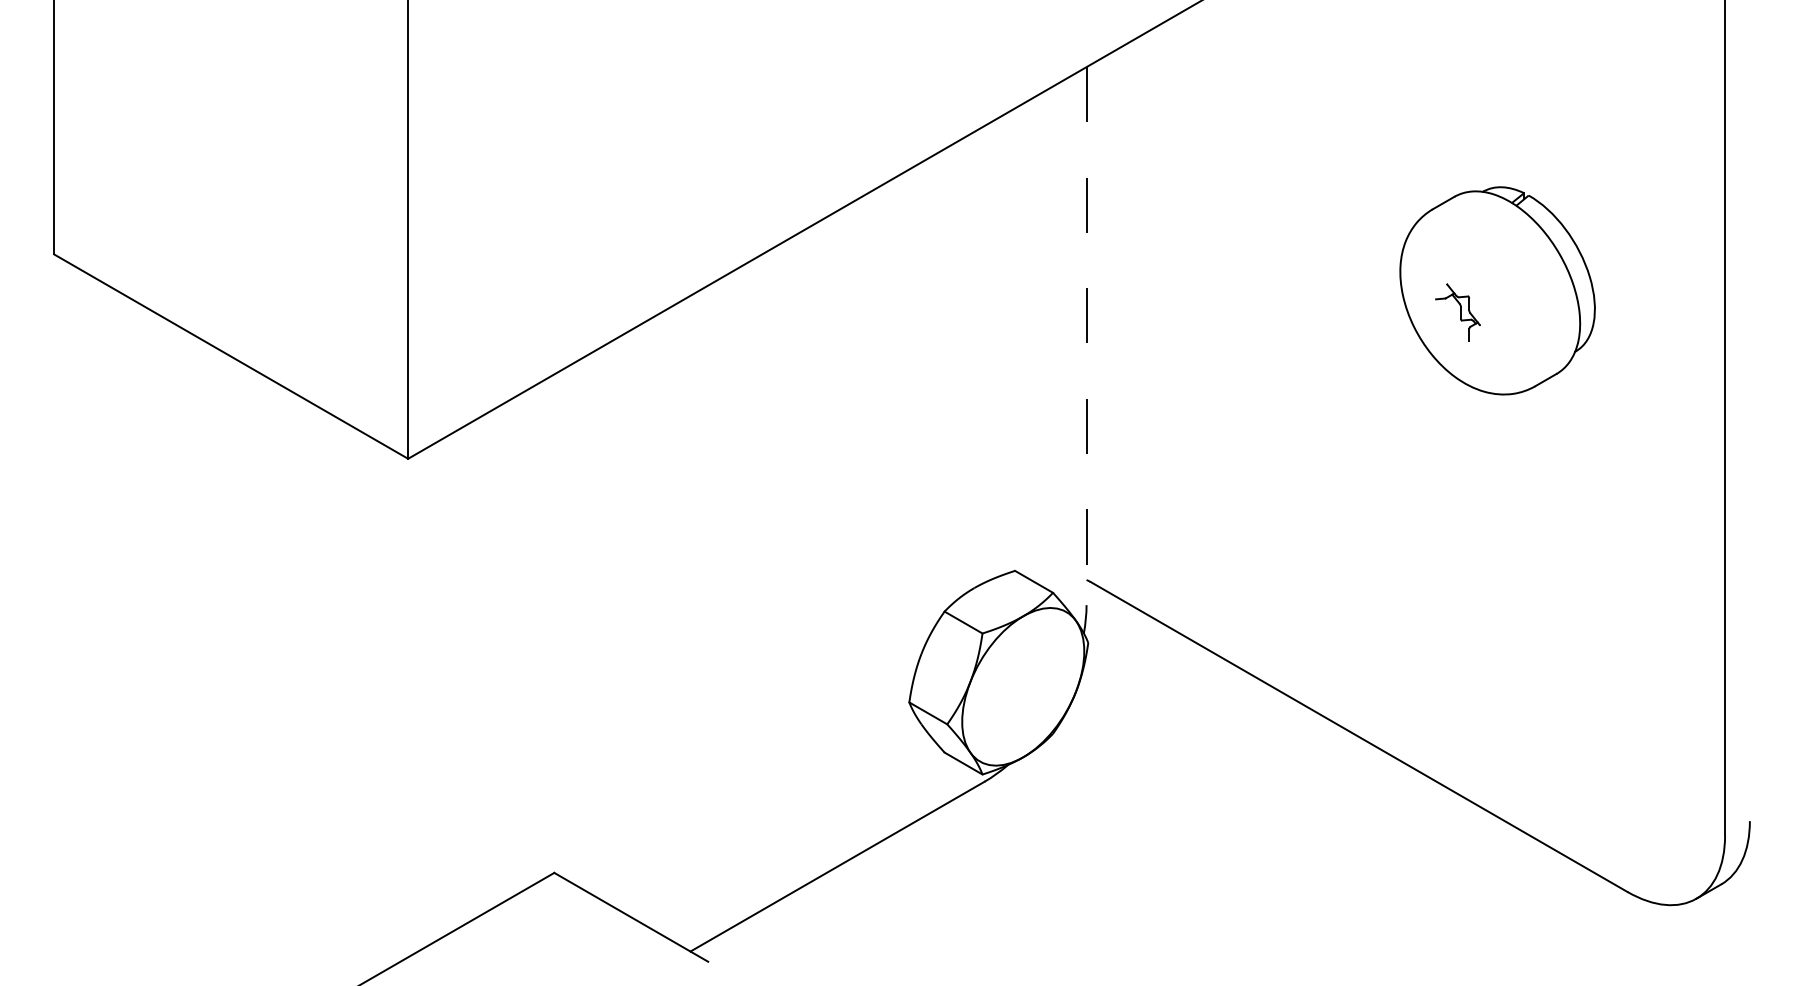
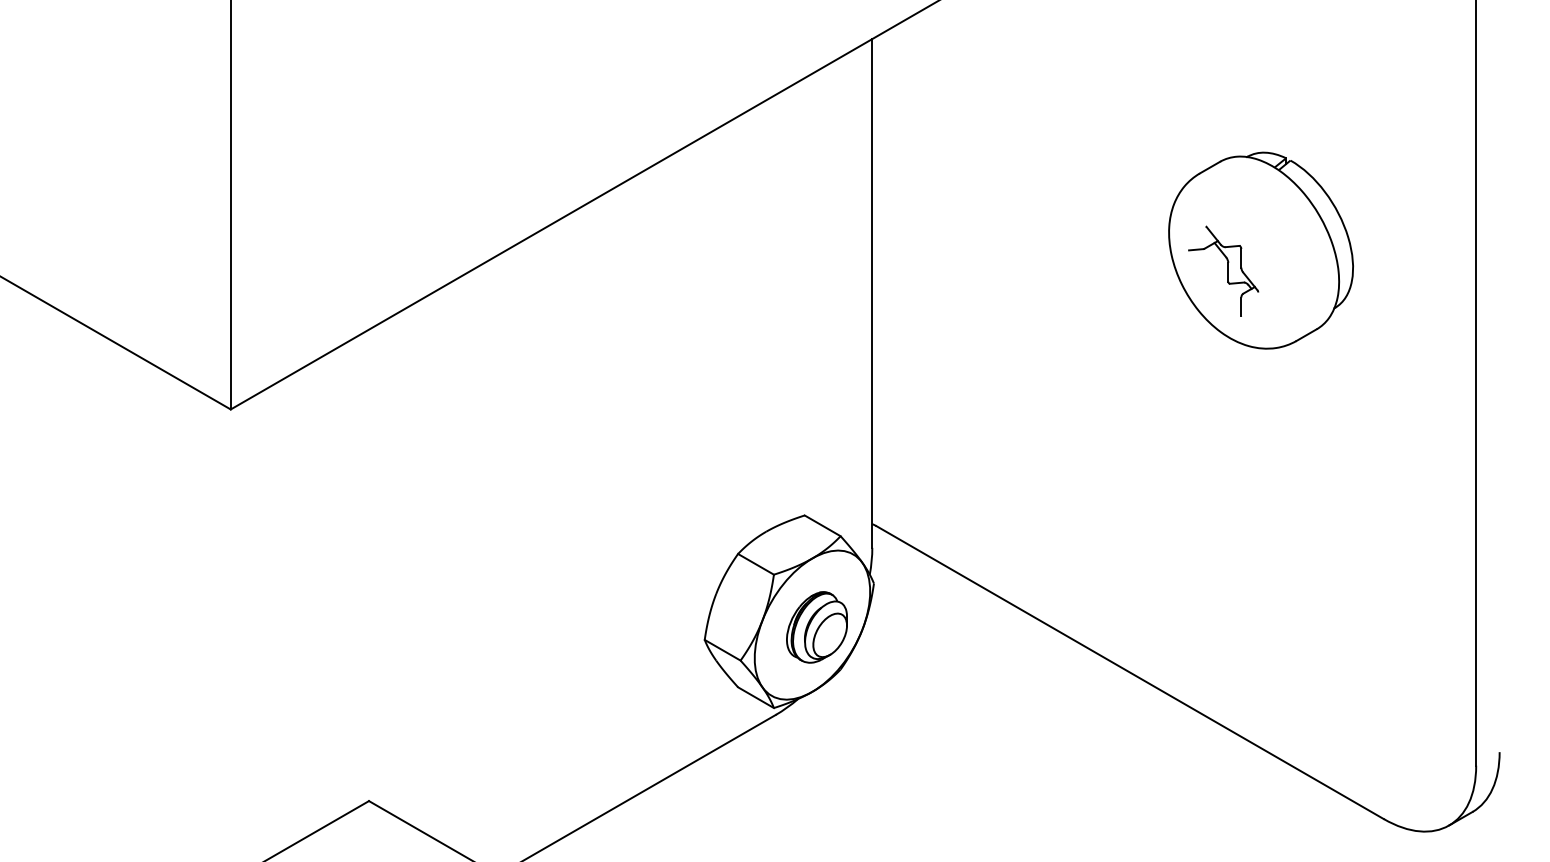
part: (1457, 312) -> (1223, 271), size x1.67
line: (1086, 336) -> (872, 293), dashed -> solid
part: (1027, 689) -> (816, 627), added

